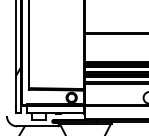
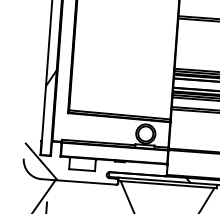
hatch: (16, 116) -> (41, 160), added

